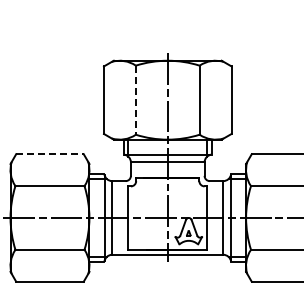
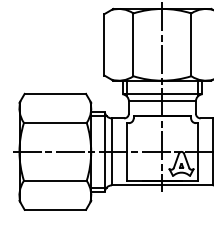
line: (135, 100) -> (133, 45), dashed -> solid
line: (49, 154) -> (54, 94), dashed -> solid

